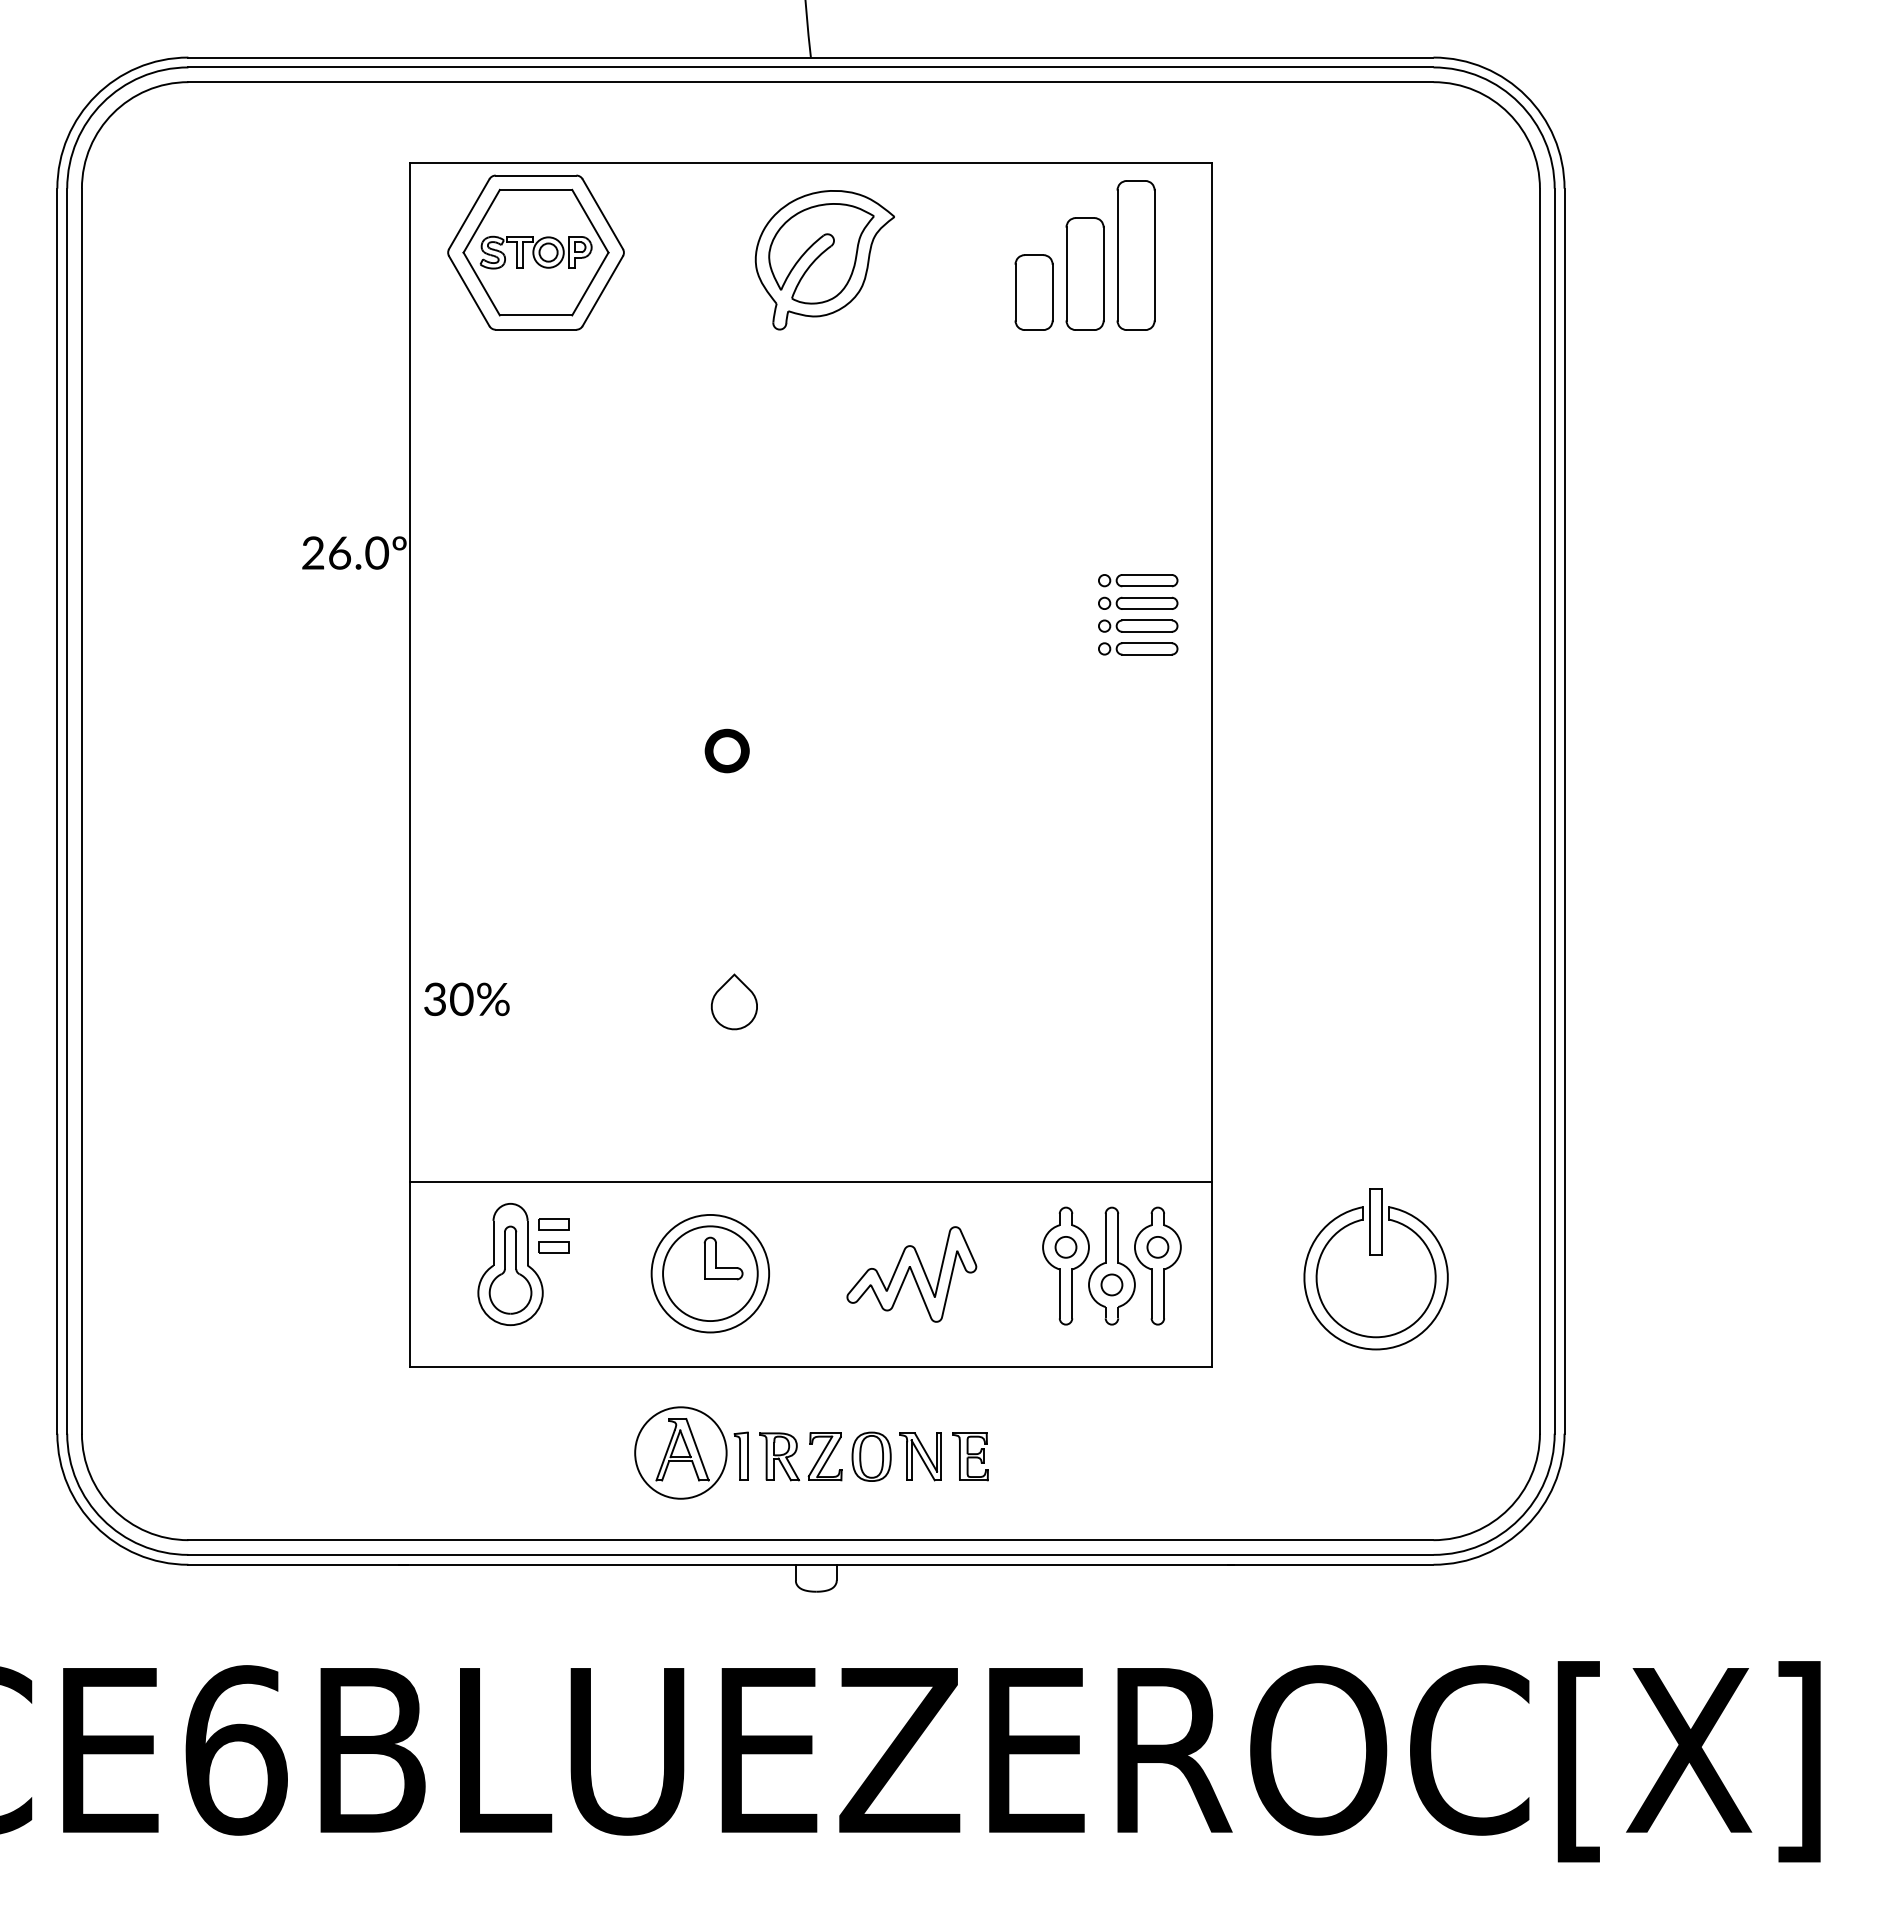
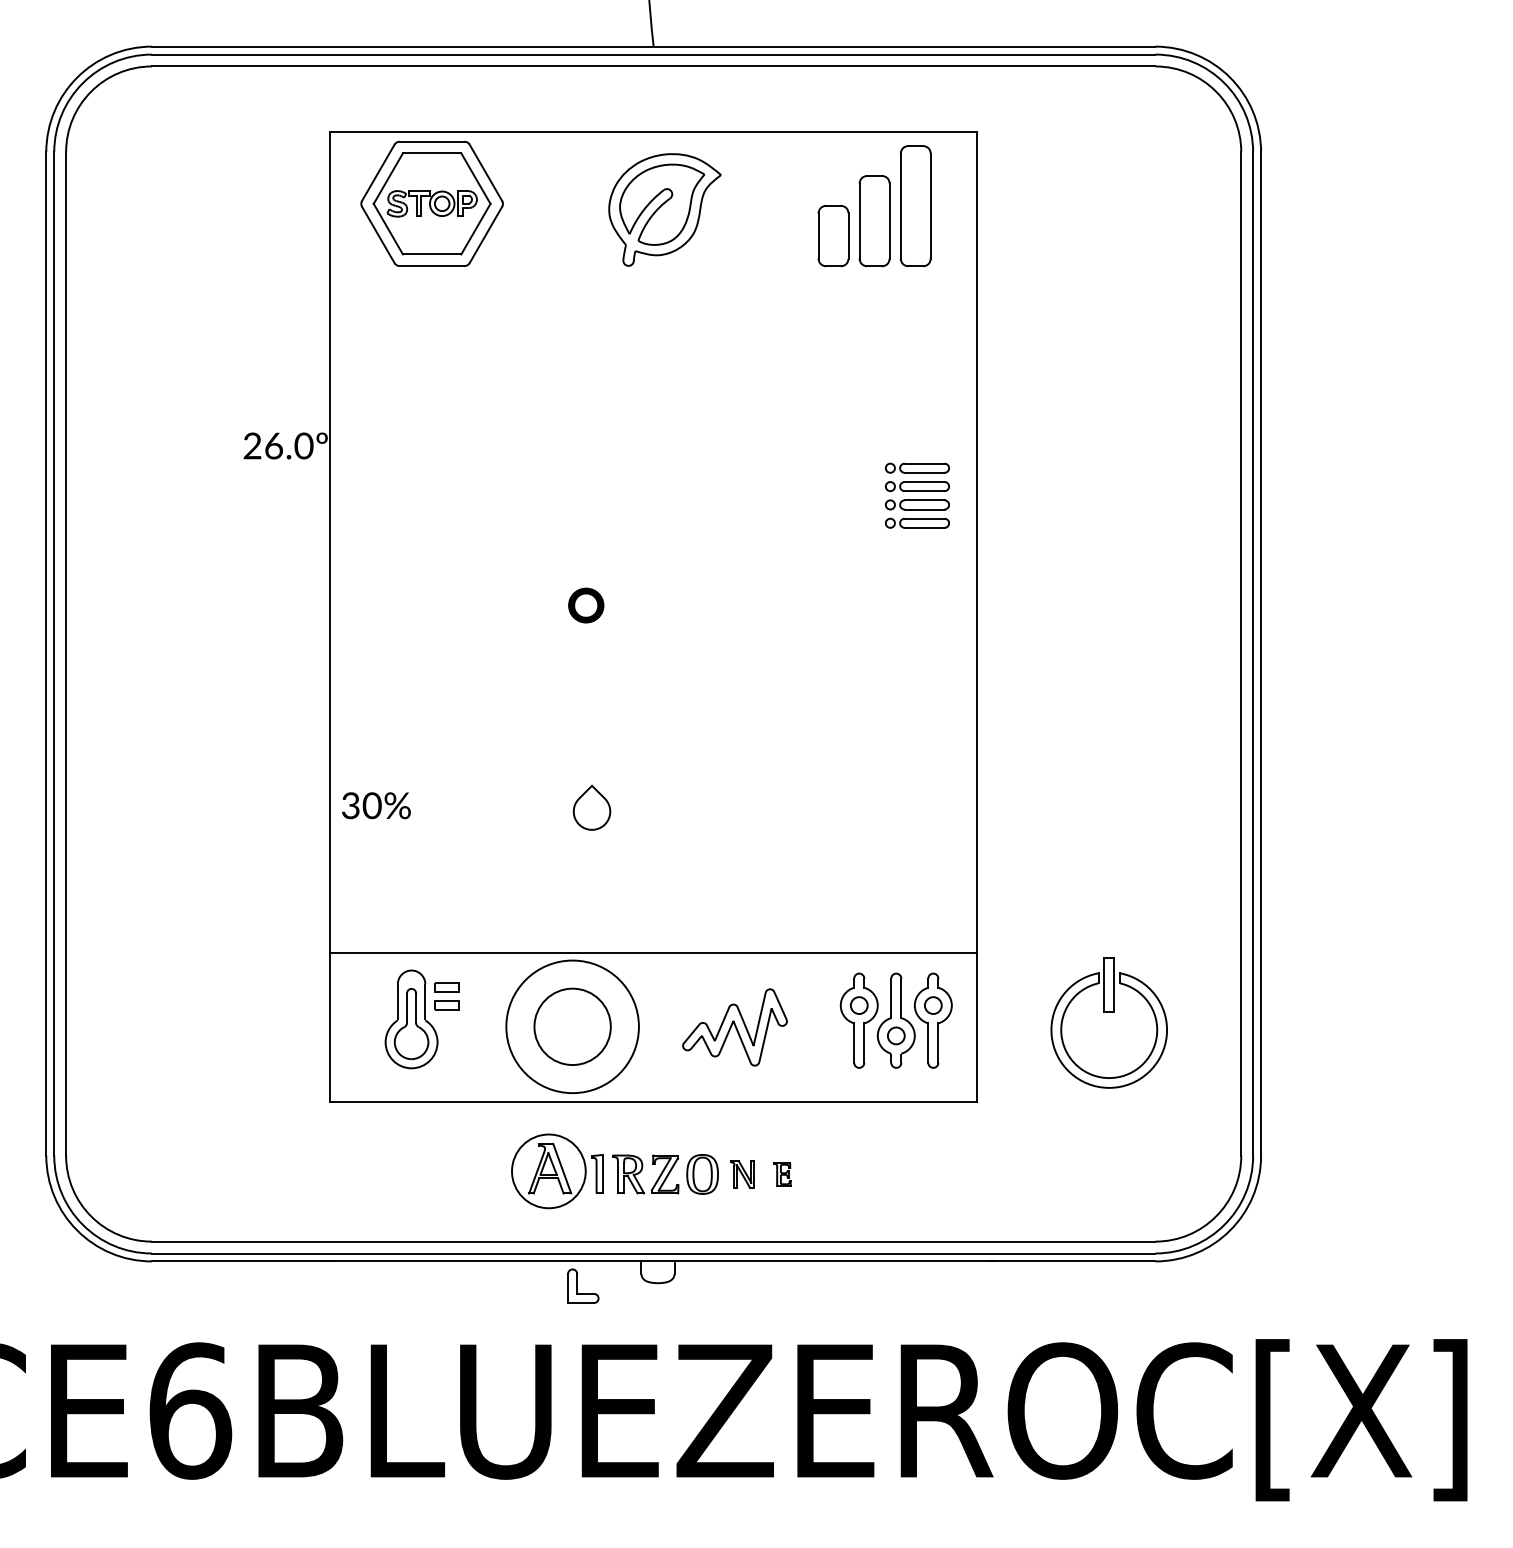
part: (716, 1258) -> (577, 1286), moved
circle: (710, 1273) -> (572, 1026), size x1.4
part: (920, 1456) -> (741, 1174), size x0.7
part: (970, 1456) -> (782, 1174), size x0.6

